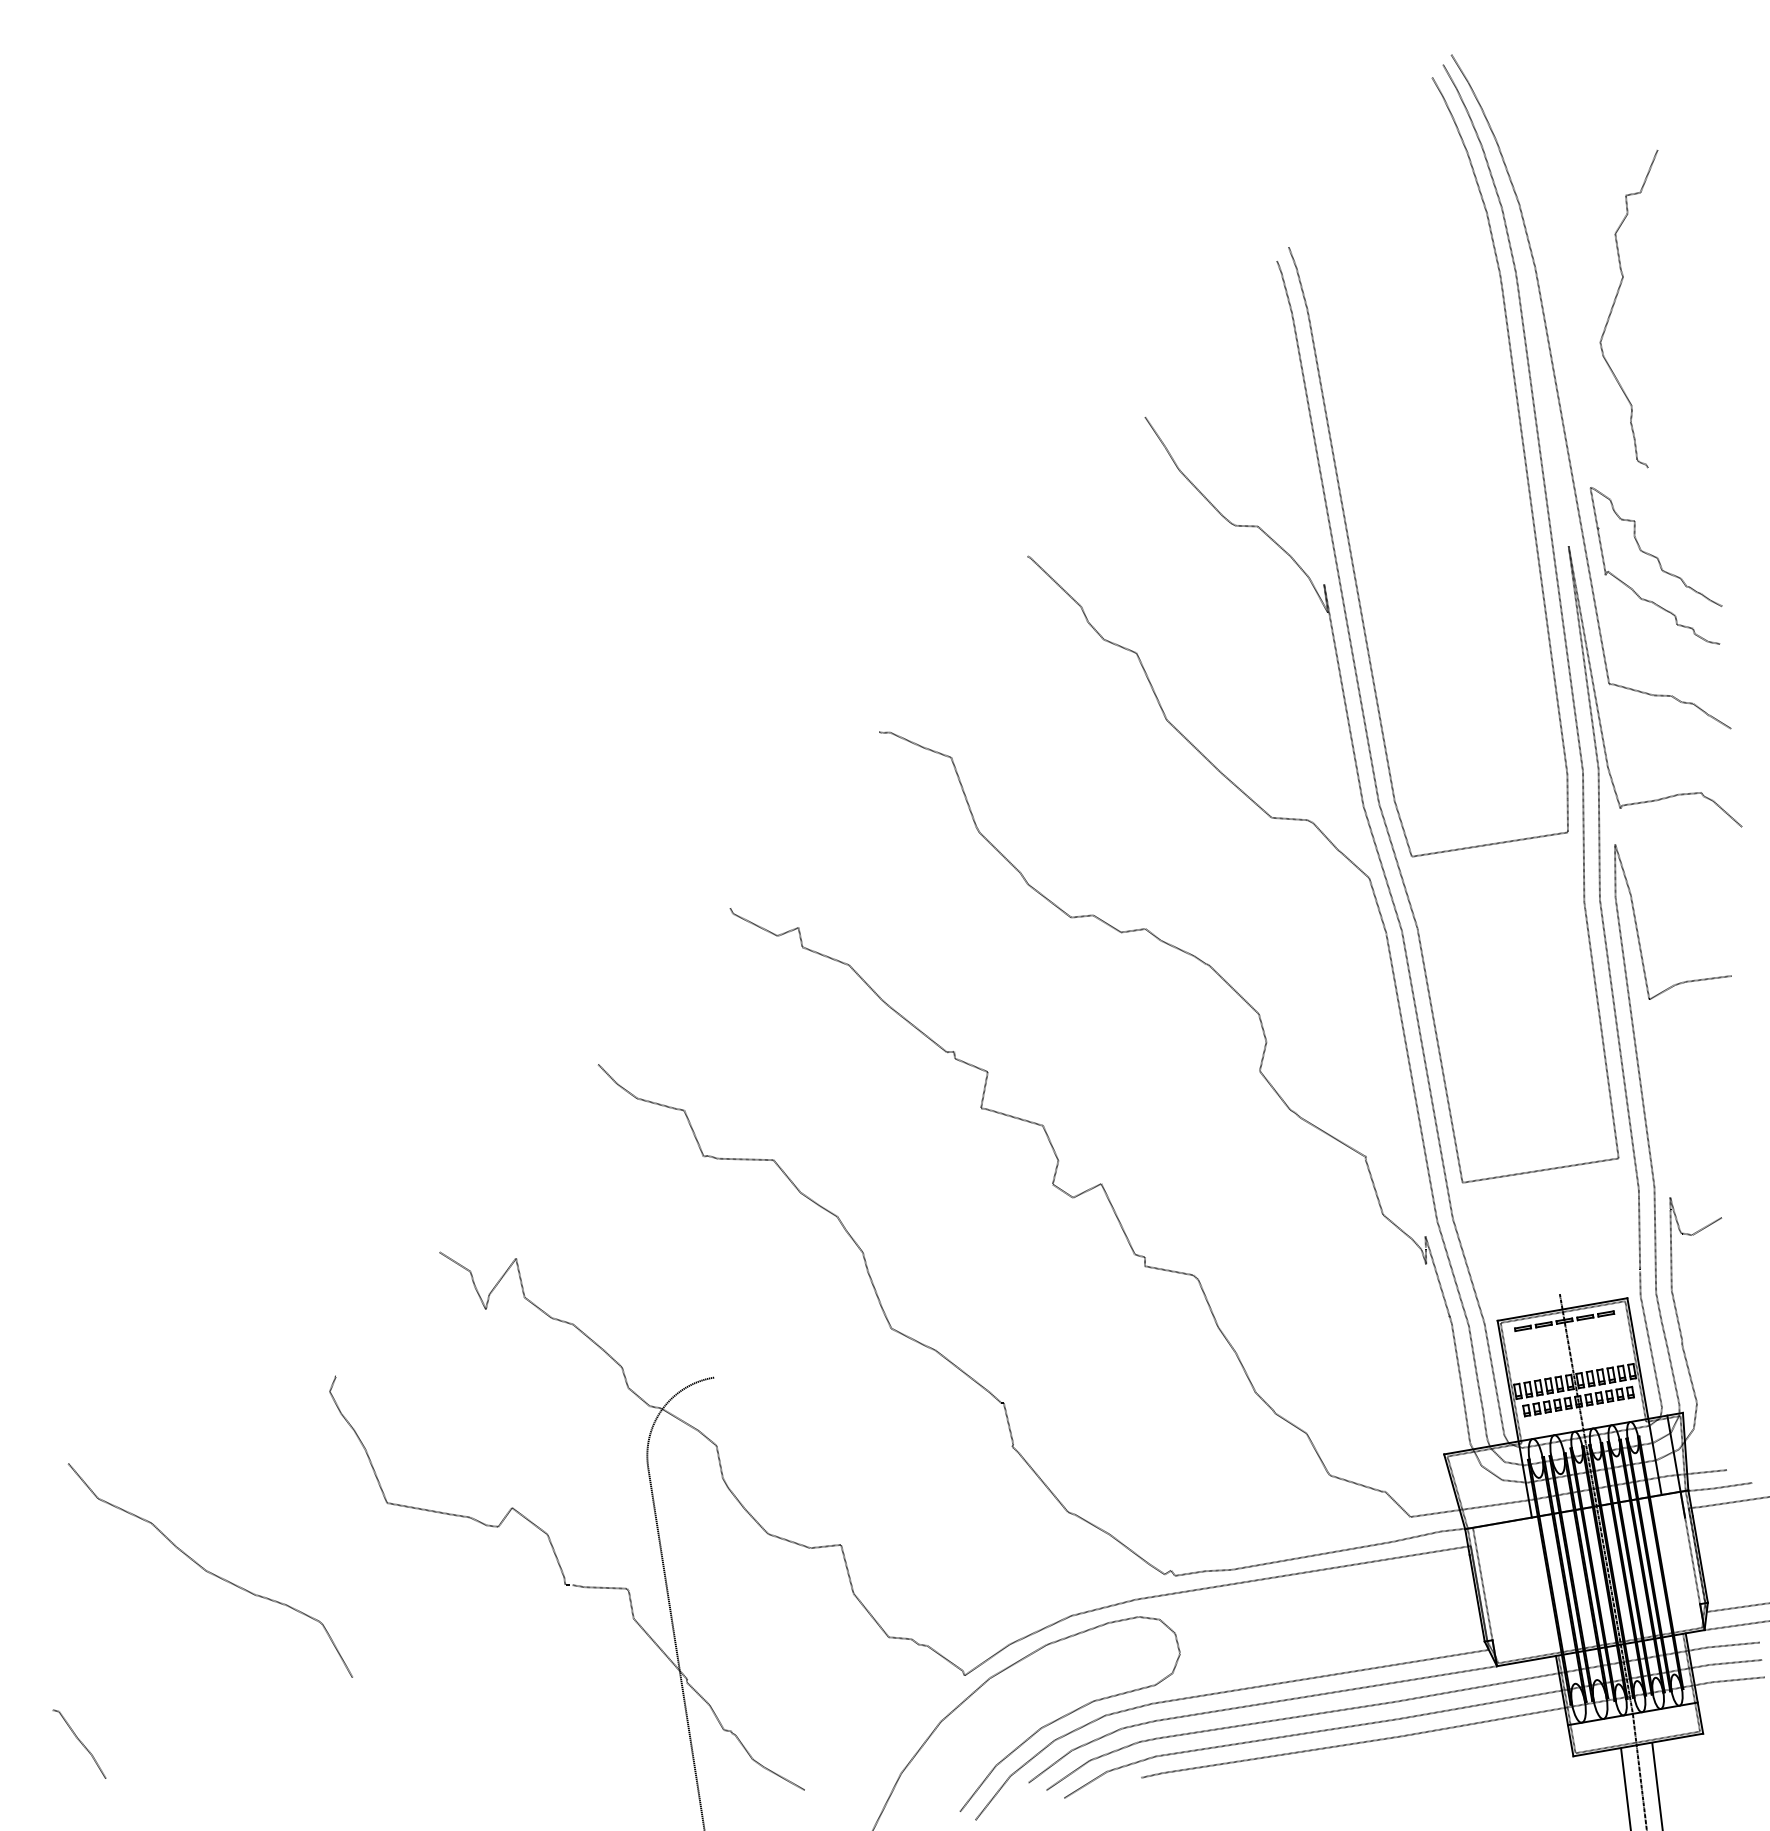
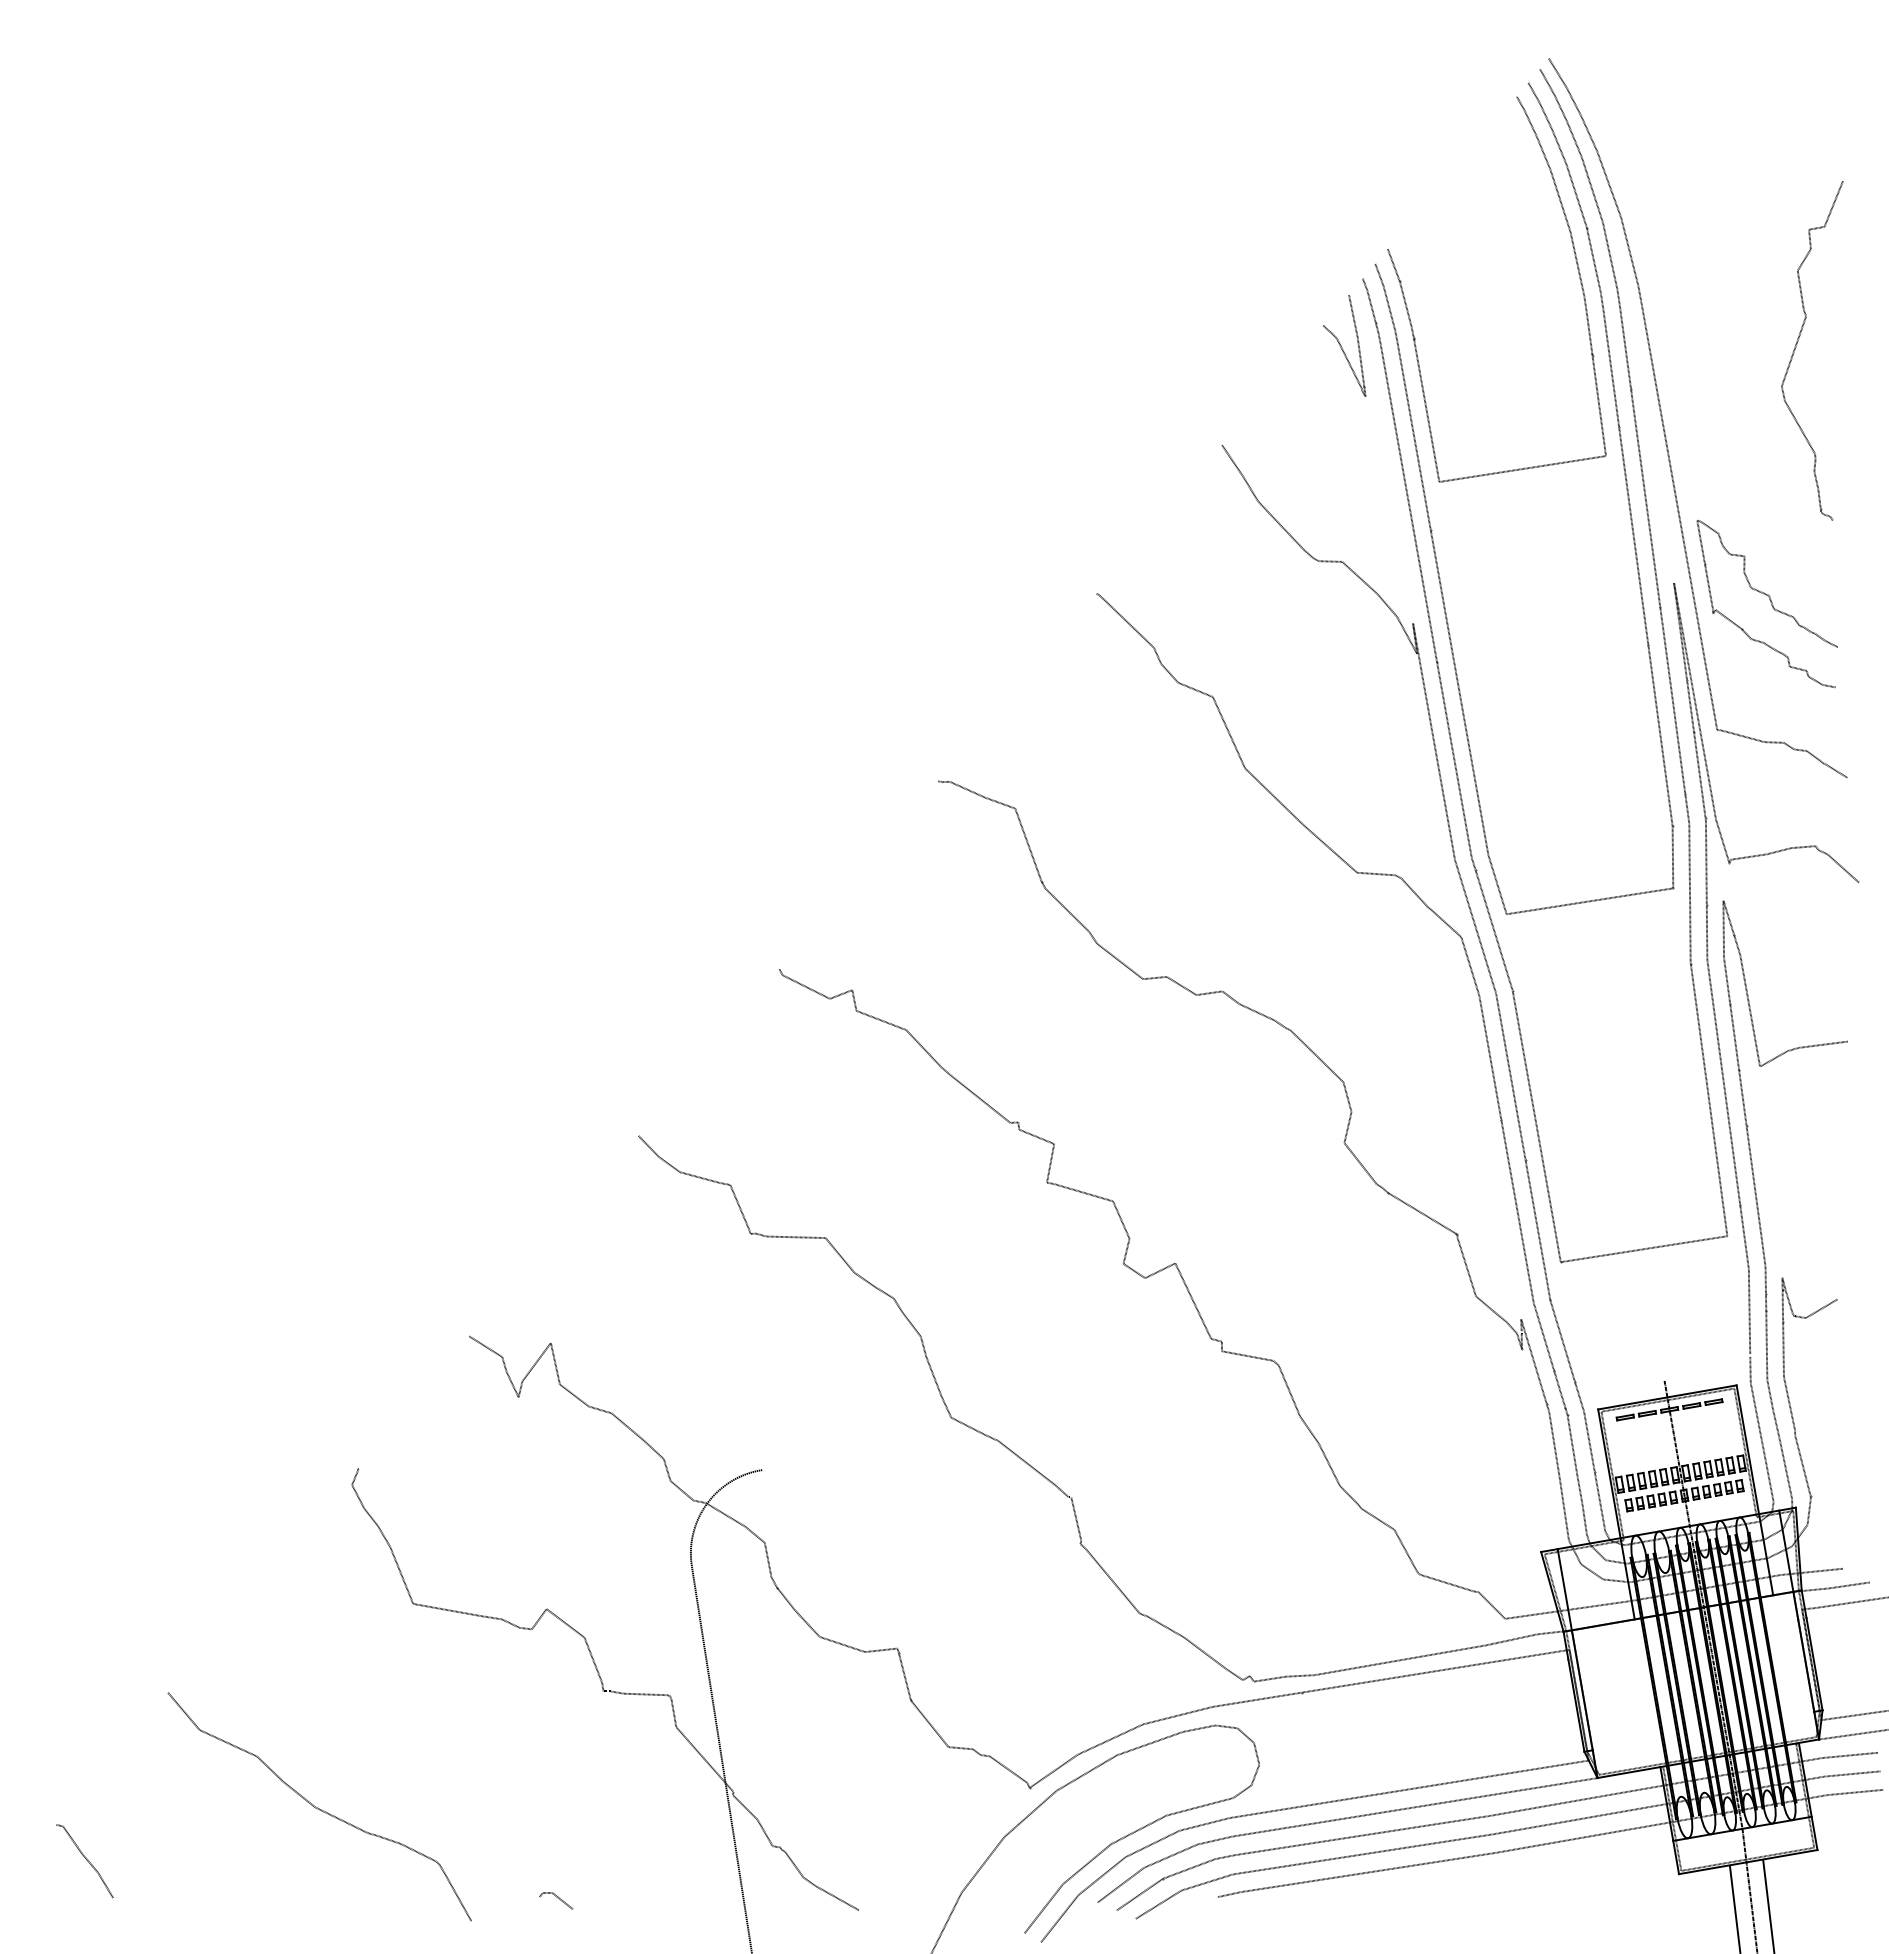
curve: (1479, 257) -> (1578, 274), added
curve: (1615, 303) -> (1797, 344), moved
curve: (1258, 325) -> (1342, 347), added
line: (1475, 1545) -> (1574, 1649), added
line: (1692, 1560) -> (1806, 1665), added
curve: (210, 1572) -> (319, 1808), moved
line: (522, 1779) -> (557, 1898), added

